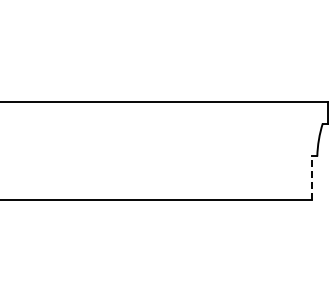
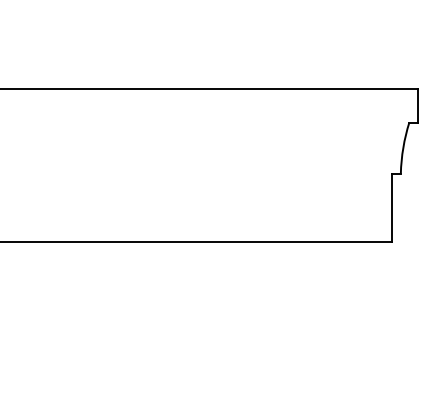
line: (311, 178) -> (391, 207), dashed -> solid

